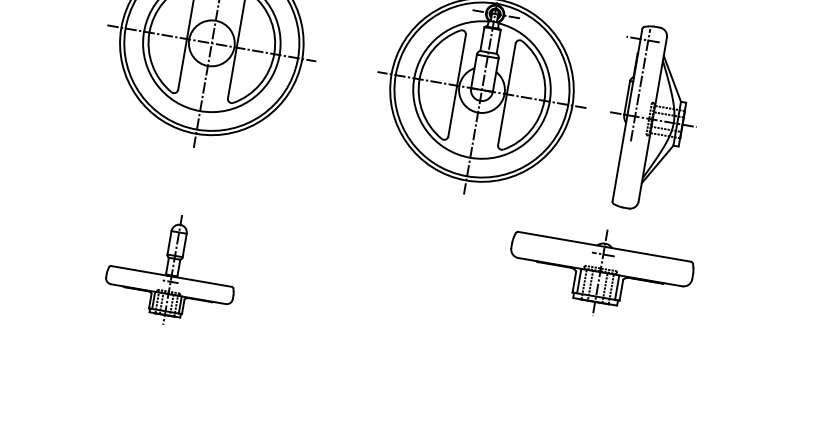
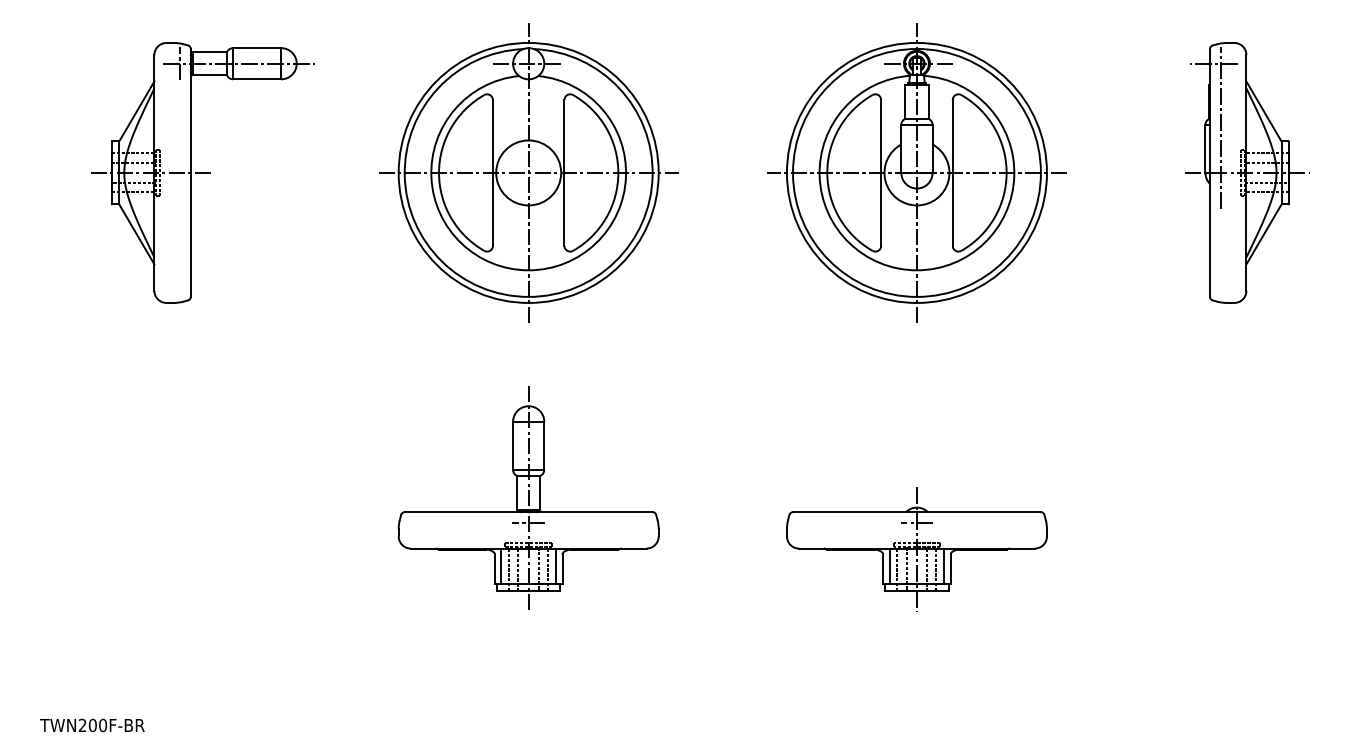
part: (653, 119) -> (1247, 172), moved
part: (172, 269) -> (528, 497), size x1.43
part: (599, 272) -> (916, 549), moved

